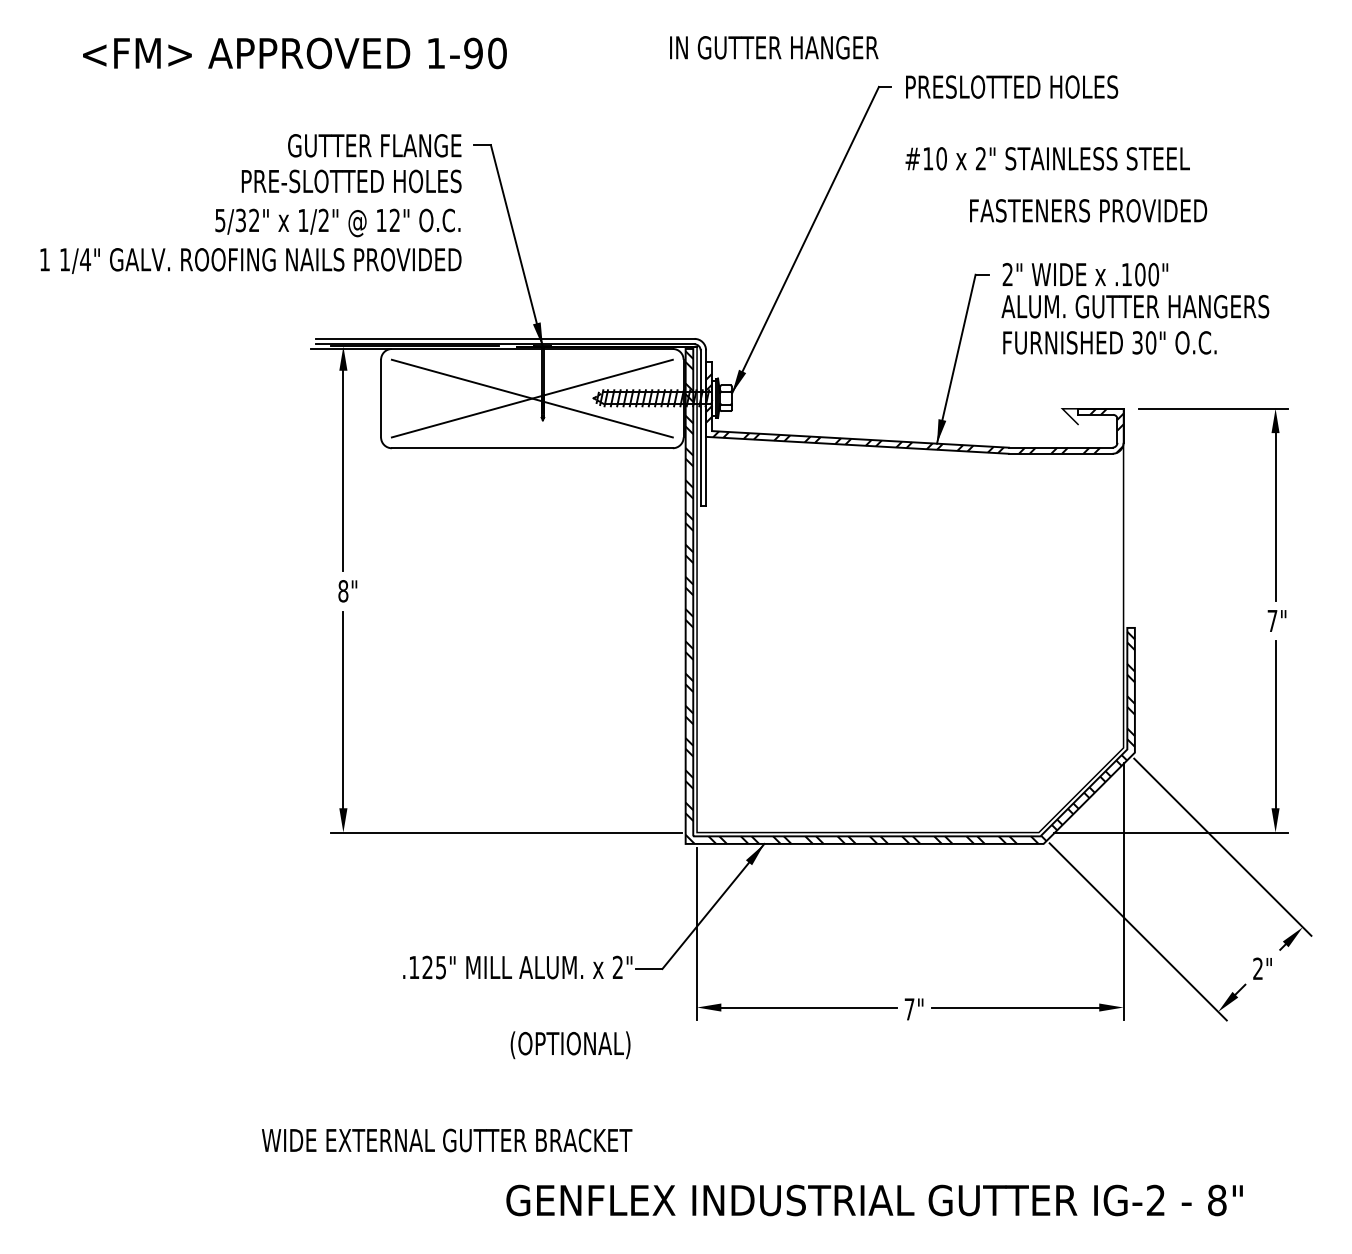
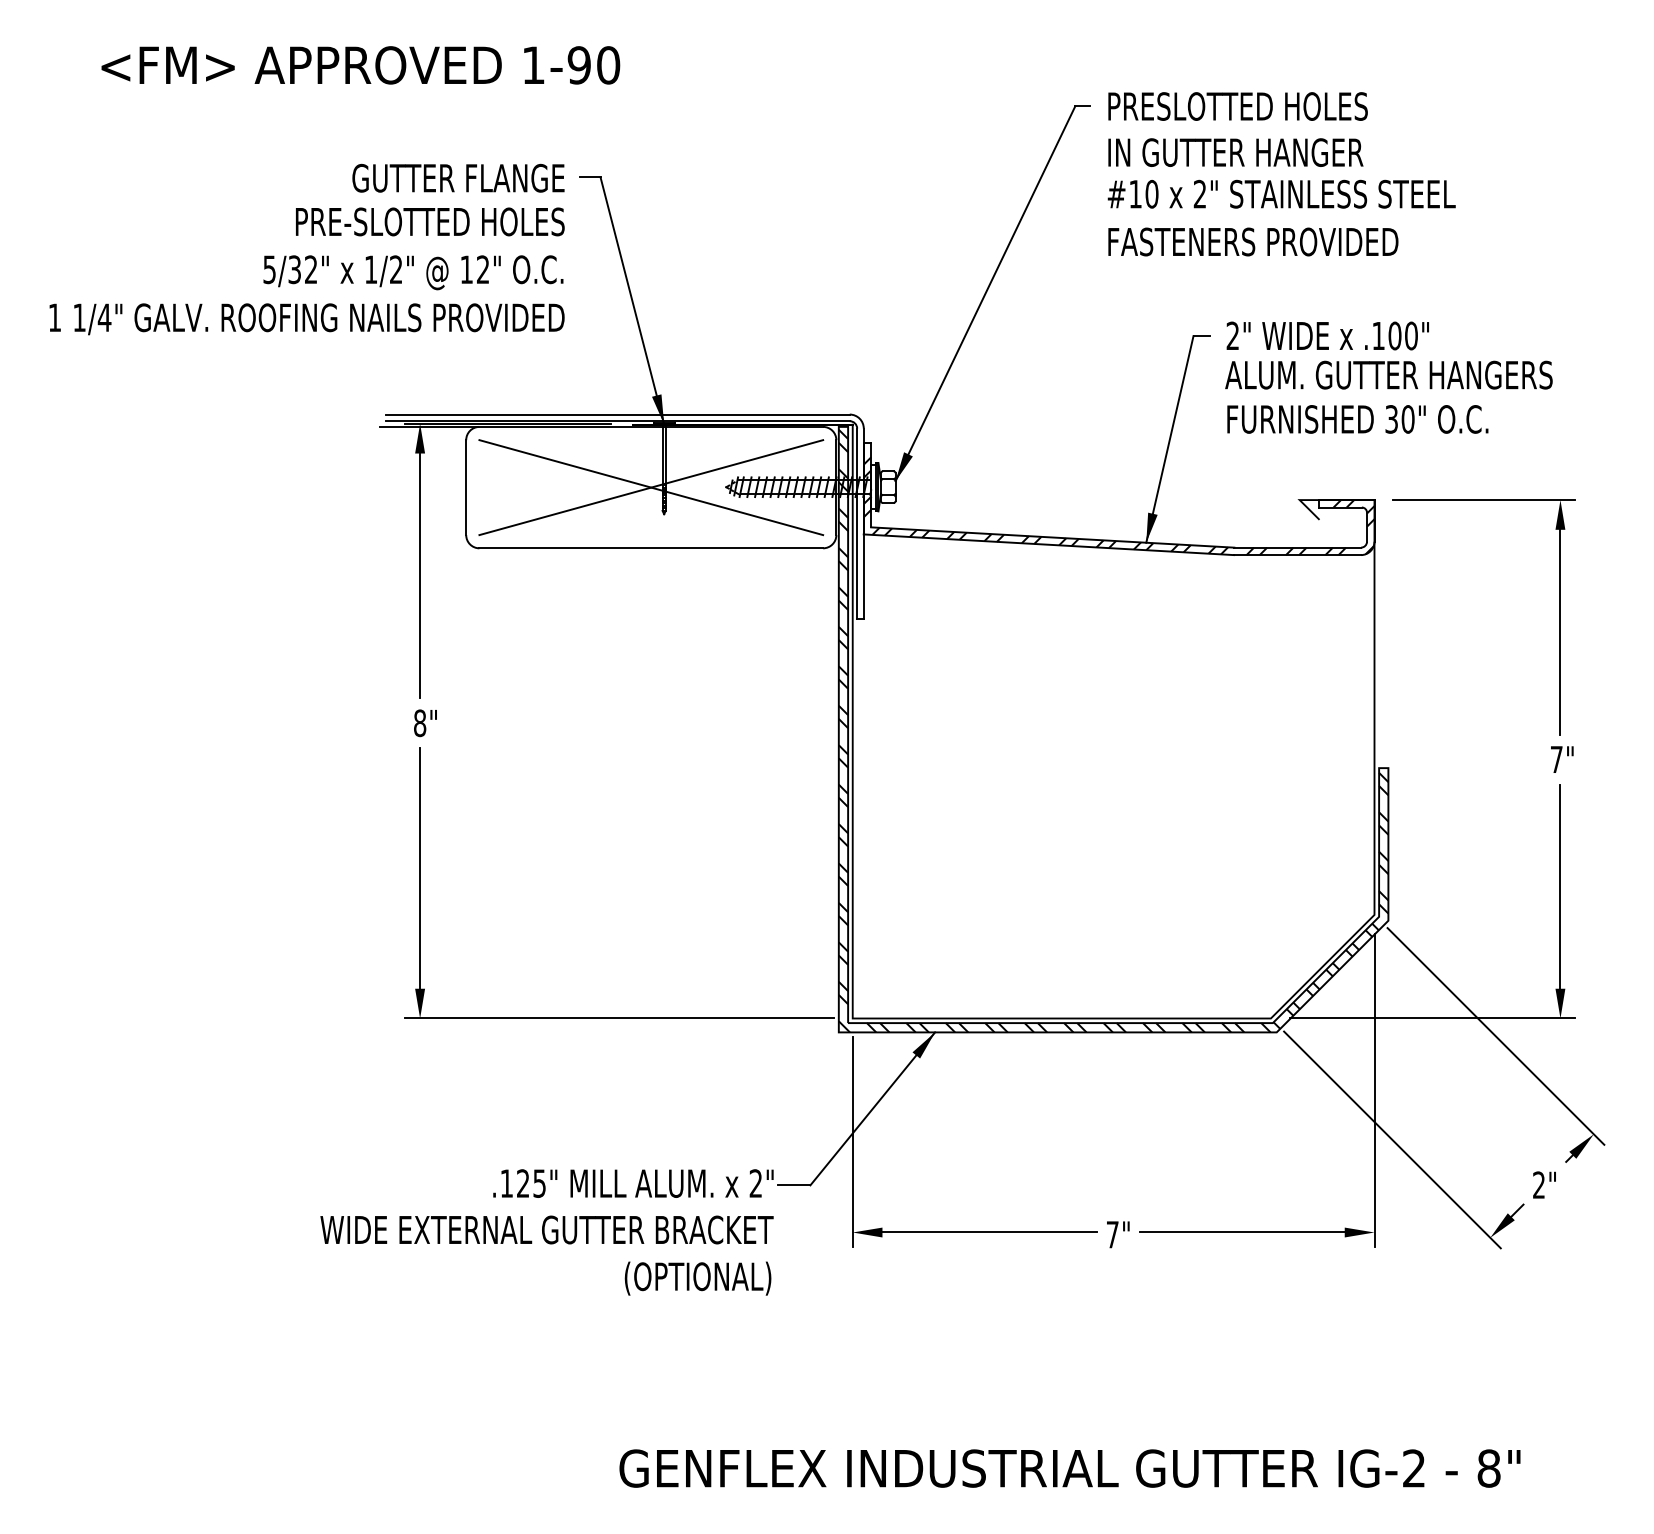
text: (774, 47) -> (1236, 152), moved
text: (1088, 210) -> (1253, 241), moved
text: (447, 1140) -> (547, 1230), moved

